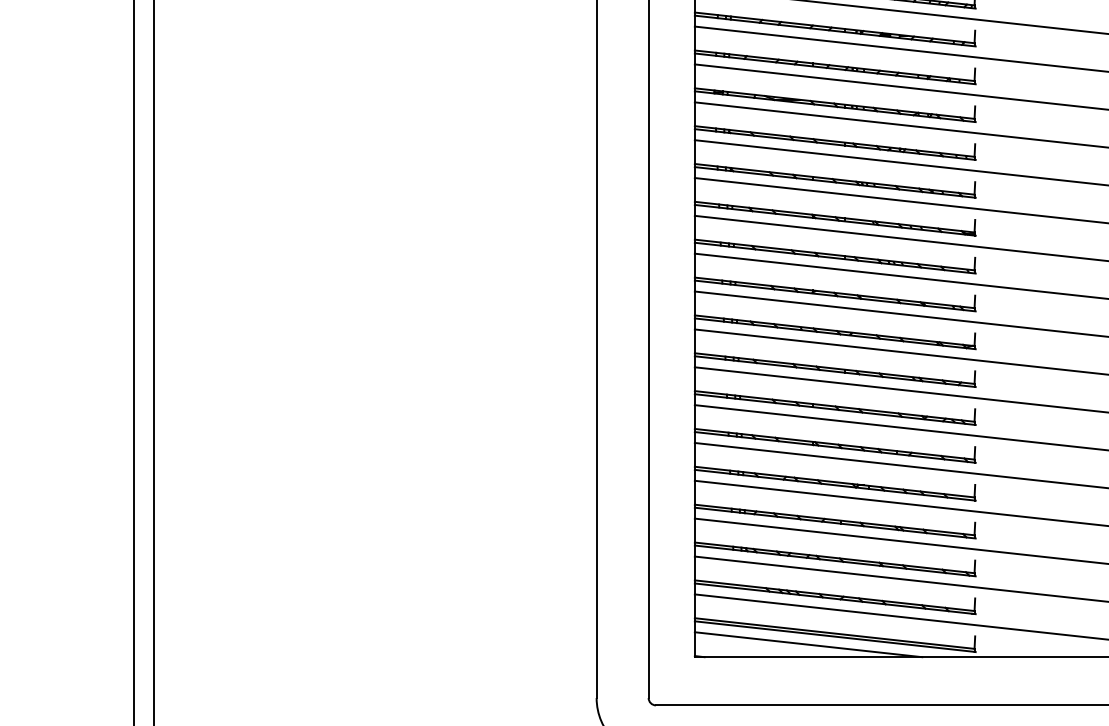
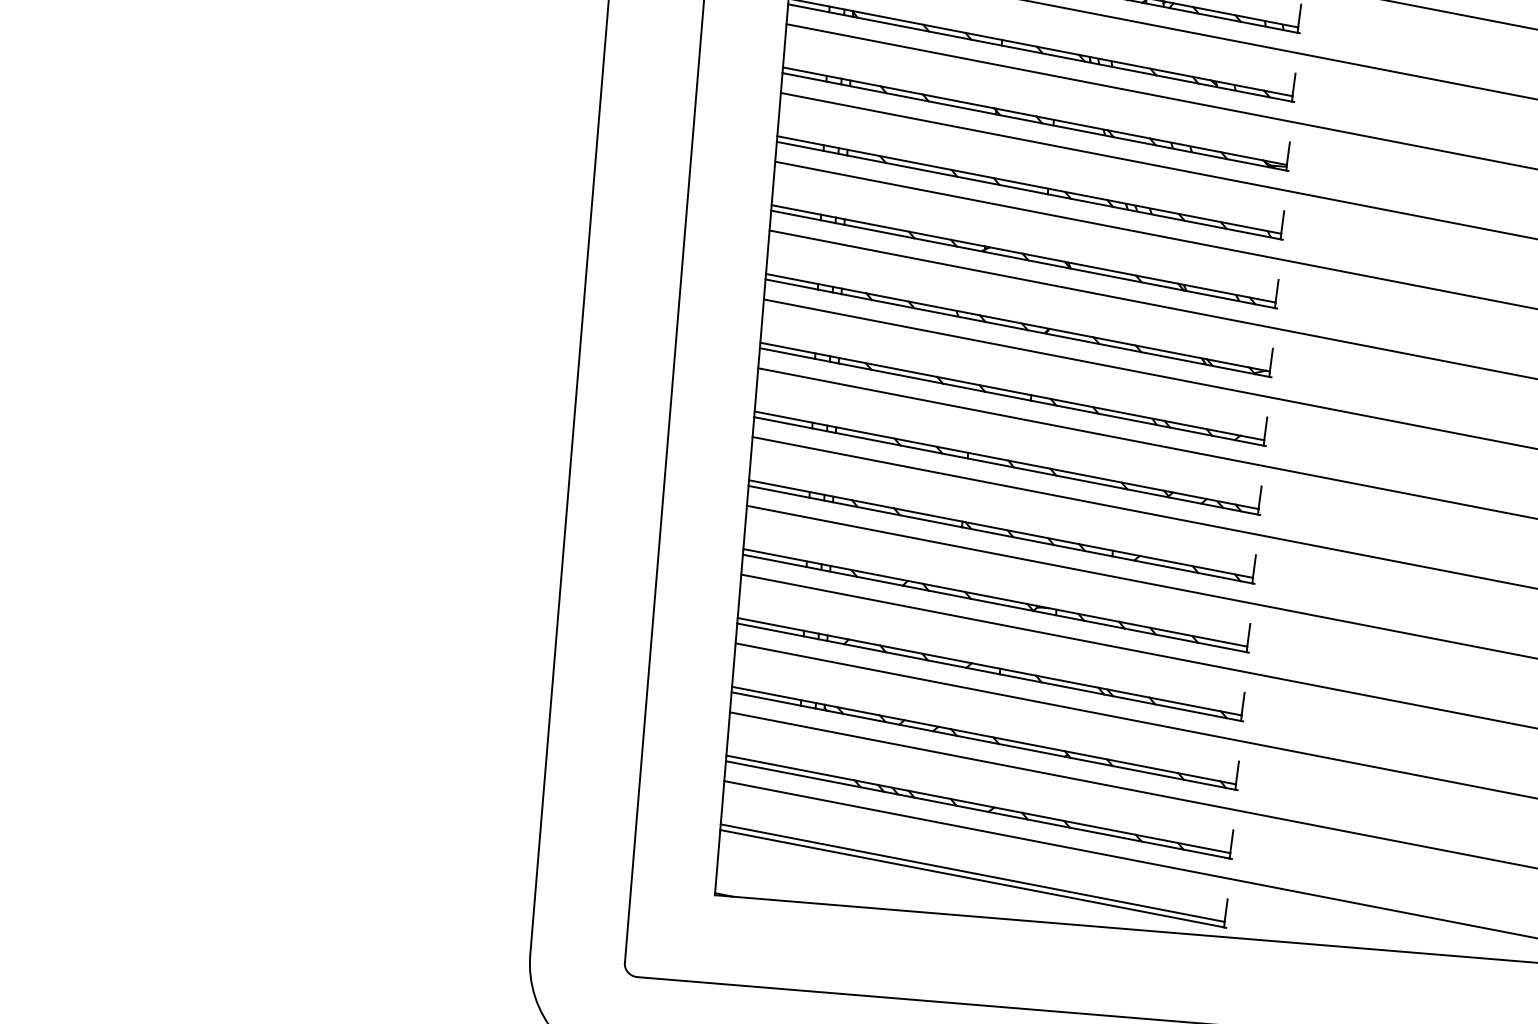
line: (808, 644) -> (923, 889), removed

